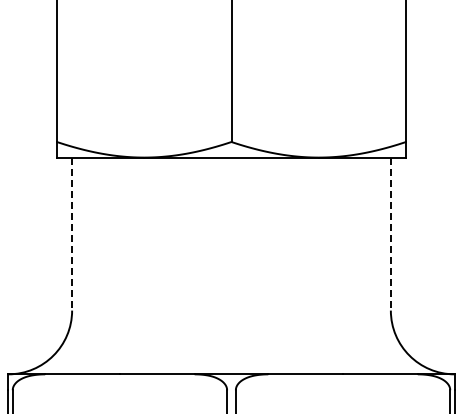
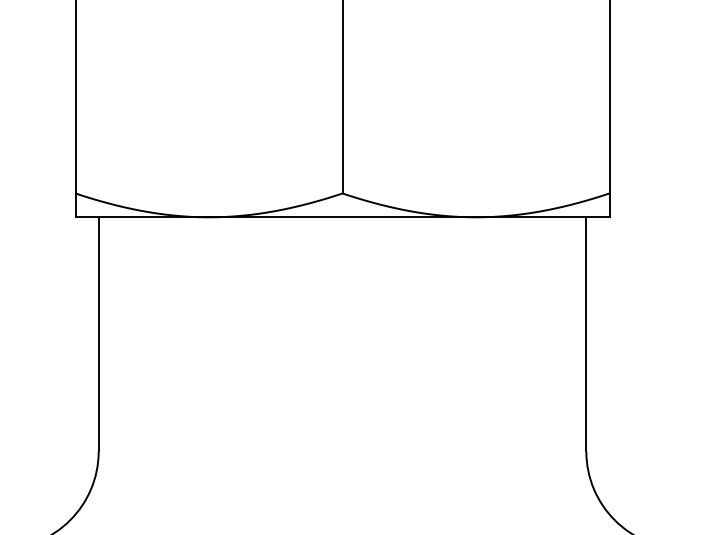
line: (72, 234) -> (99, 334), dashed -> solid
line: (390, 234) -> (585, 334), dashed -> solid

